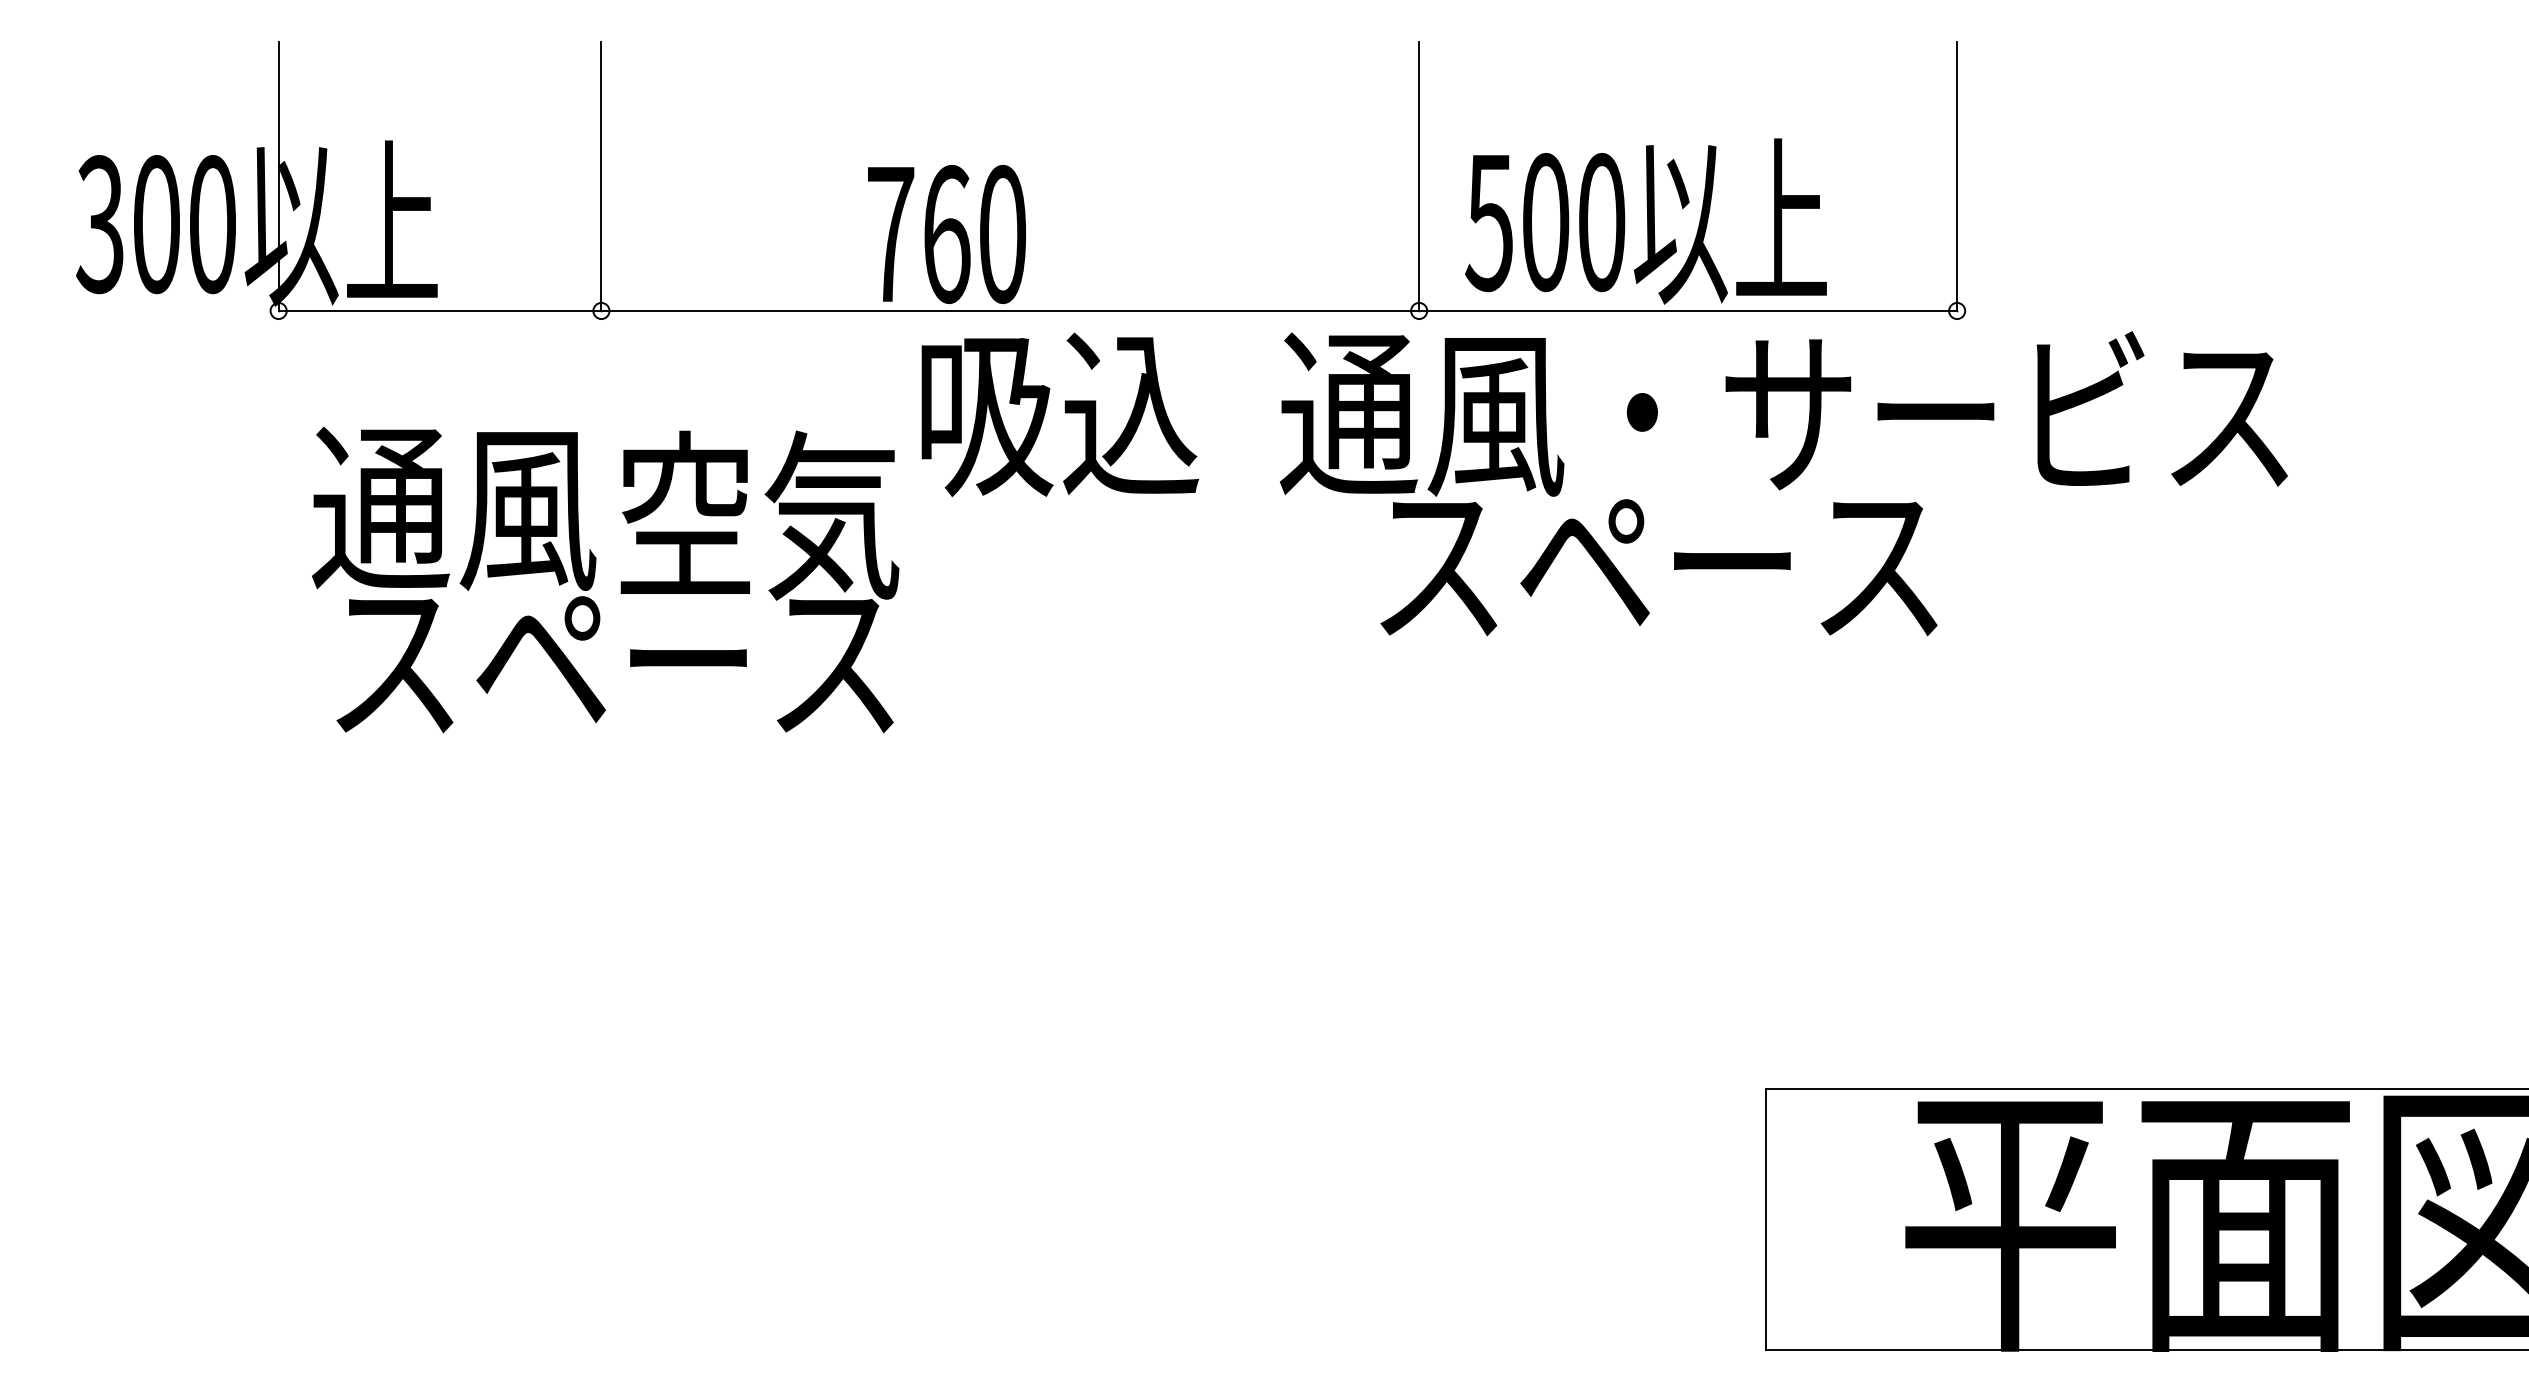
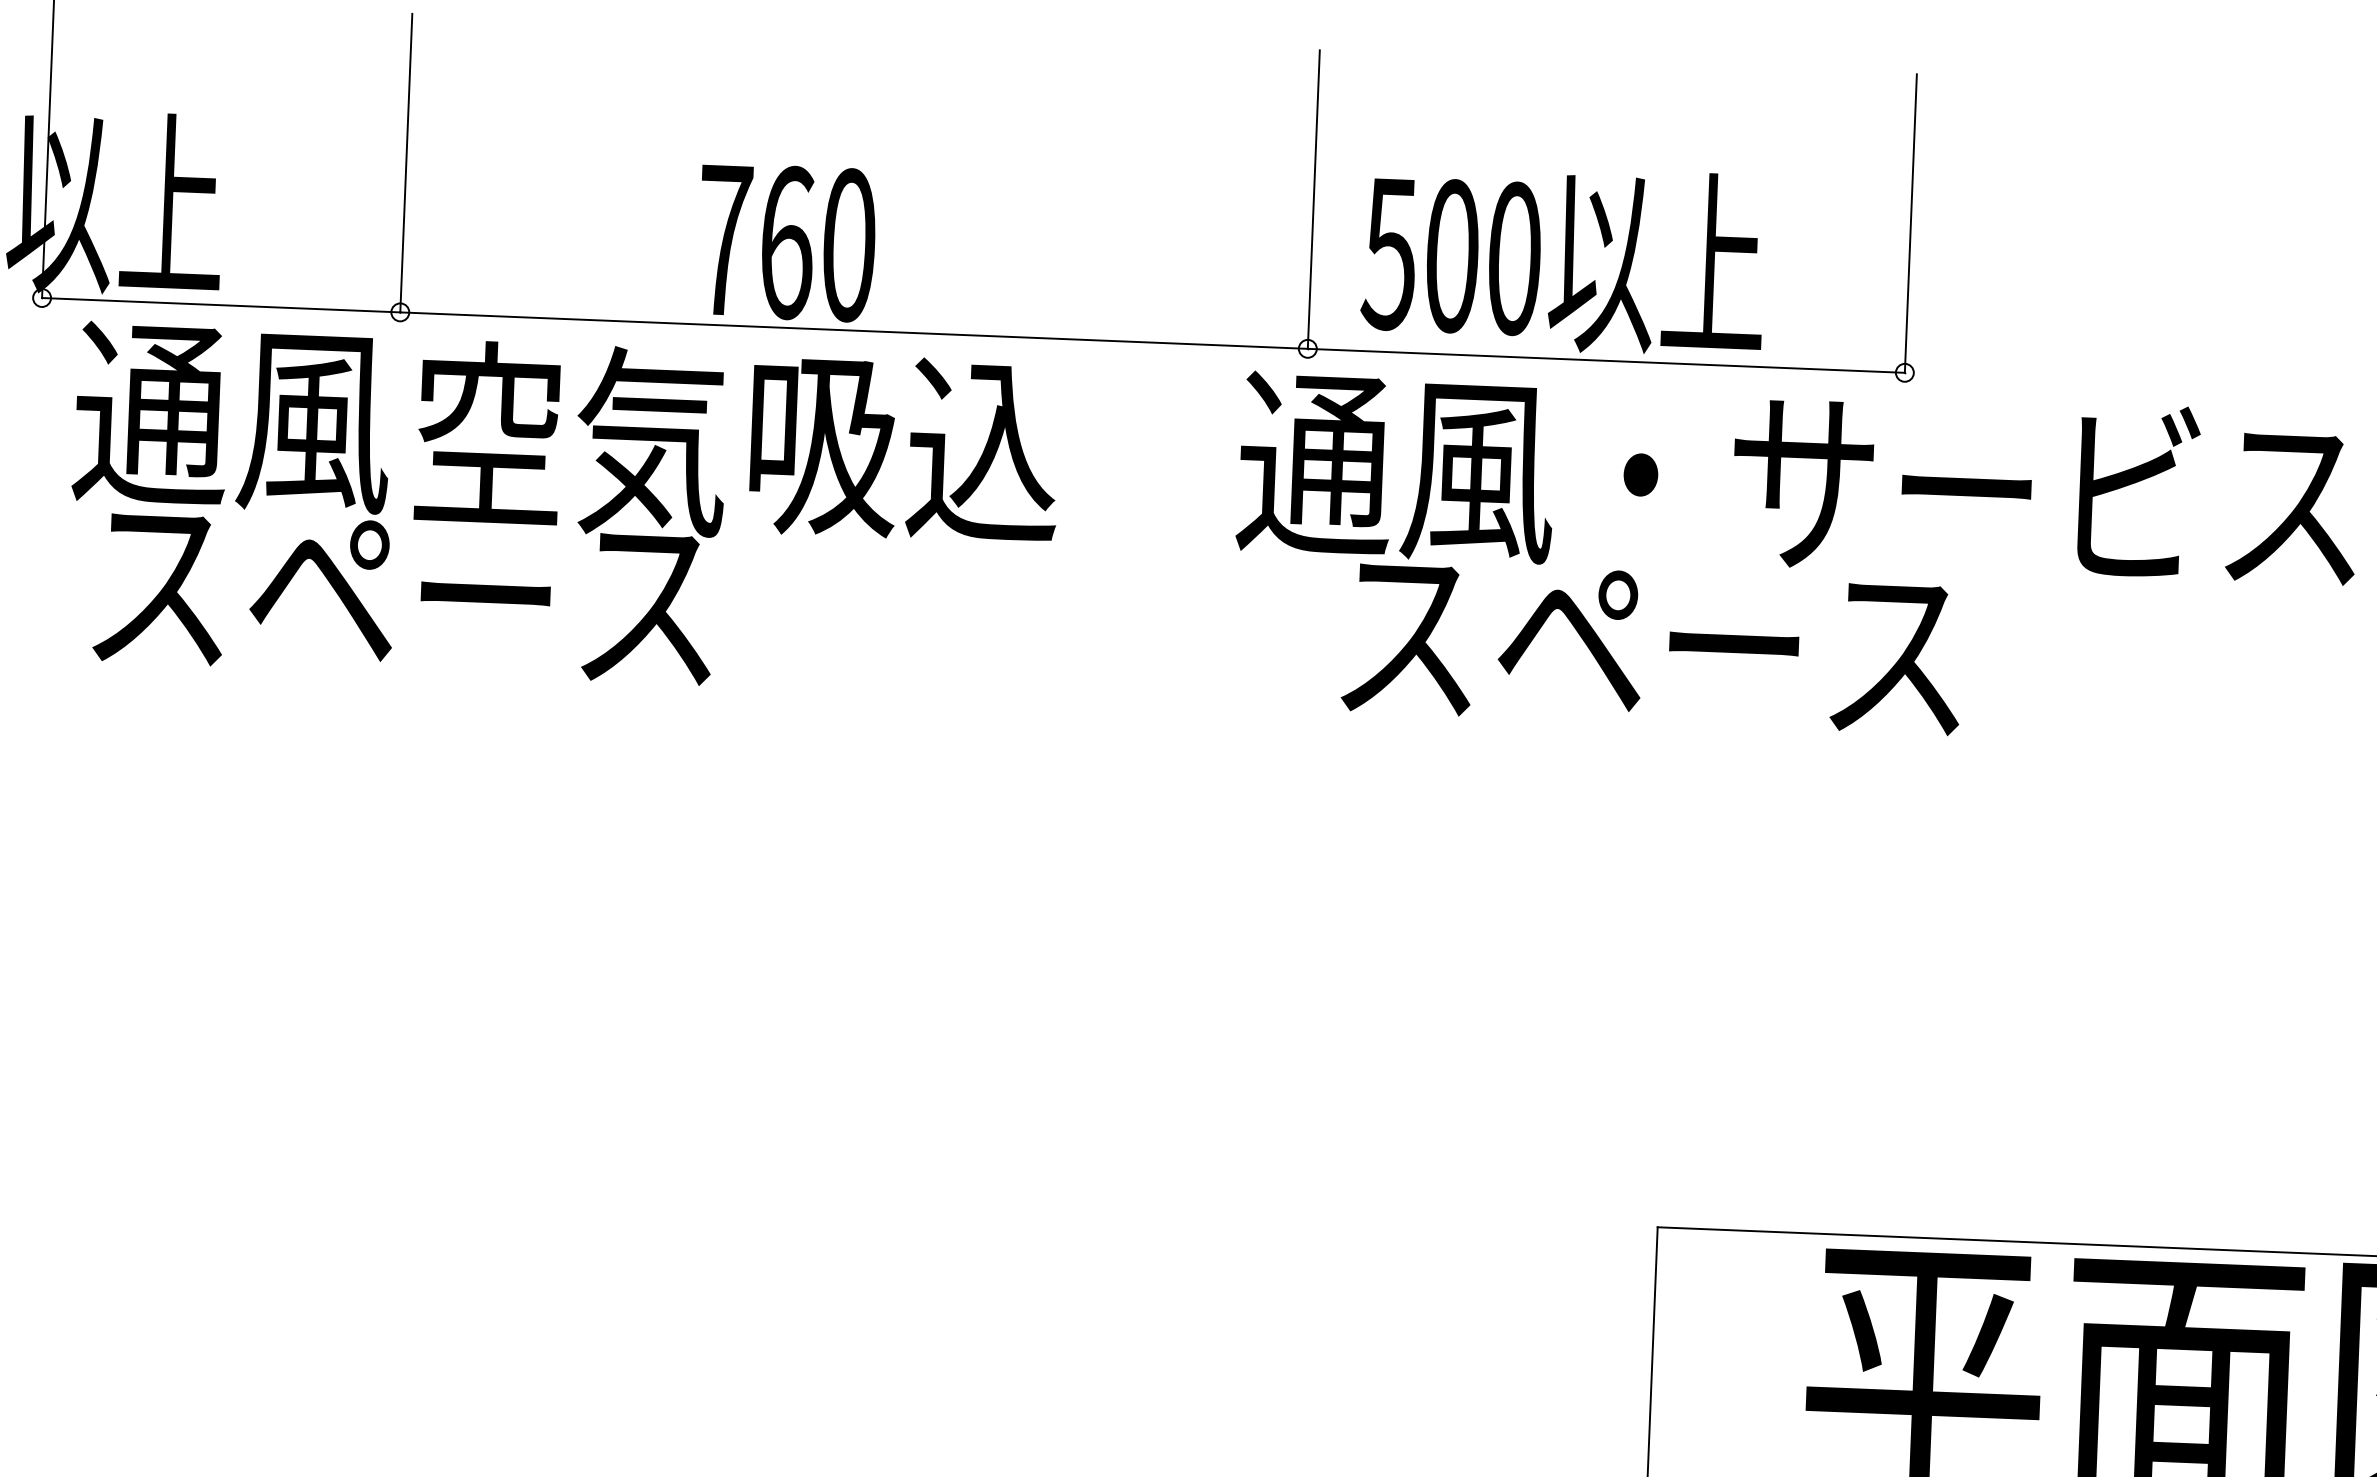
text: (1783, 483) -> (1794, 560), moved
text: (605, 579) -> (397, 502), moved

